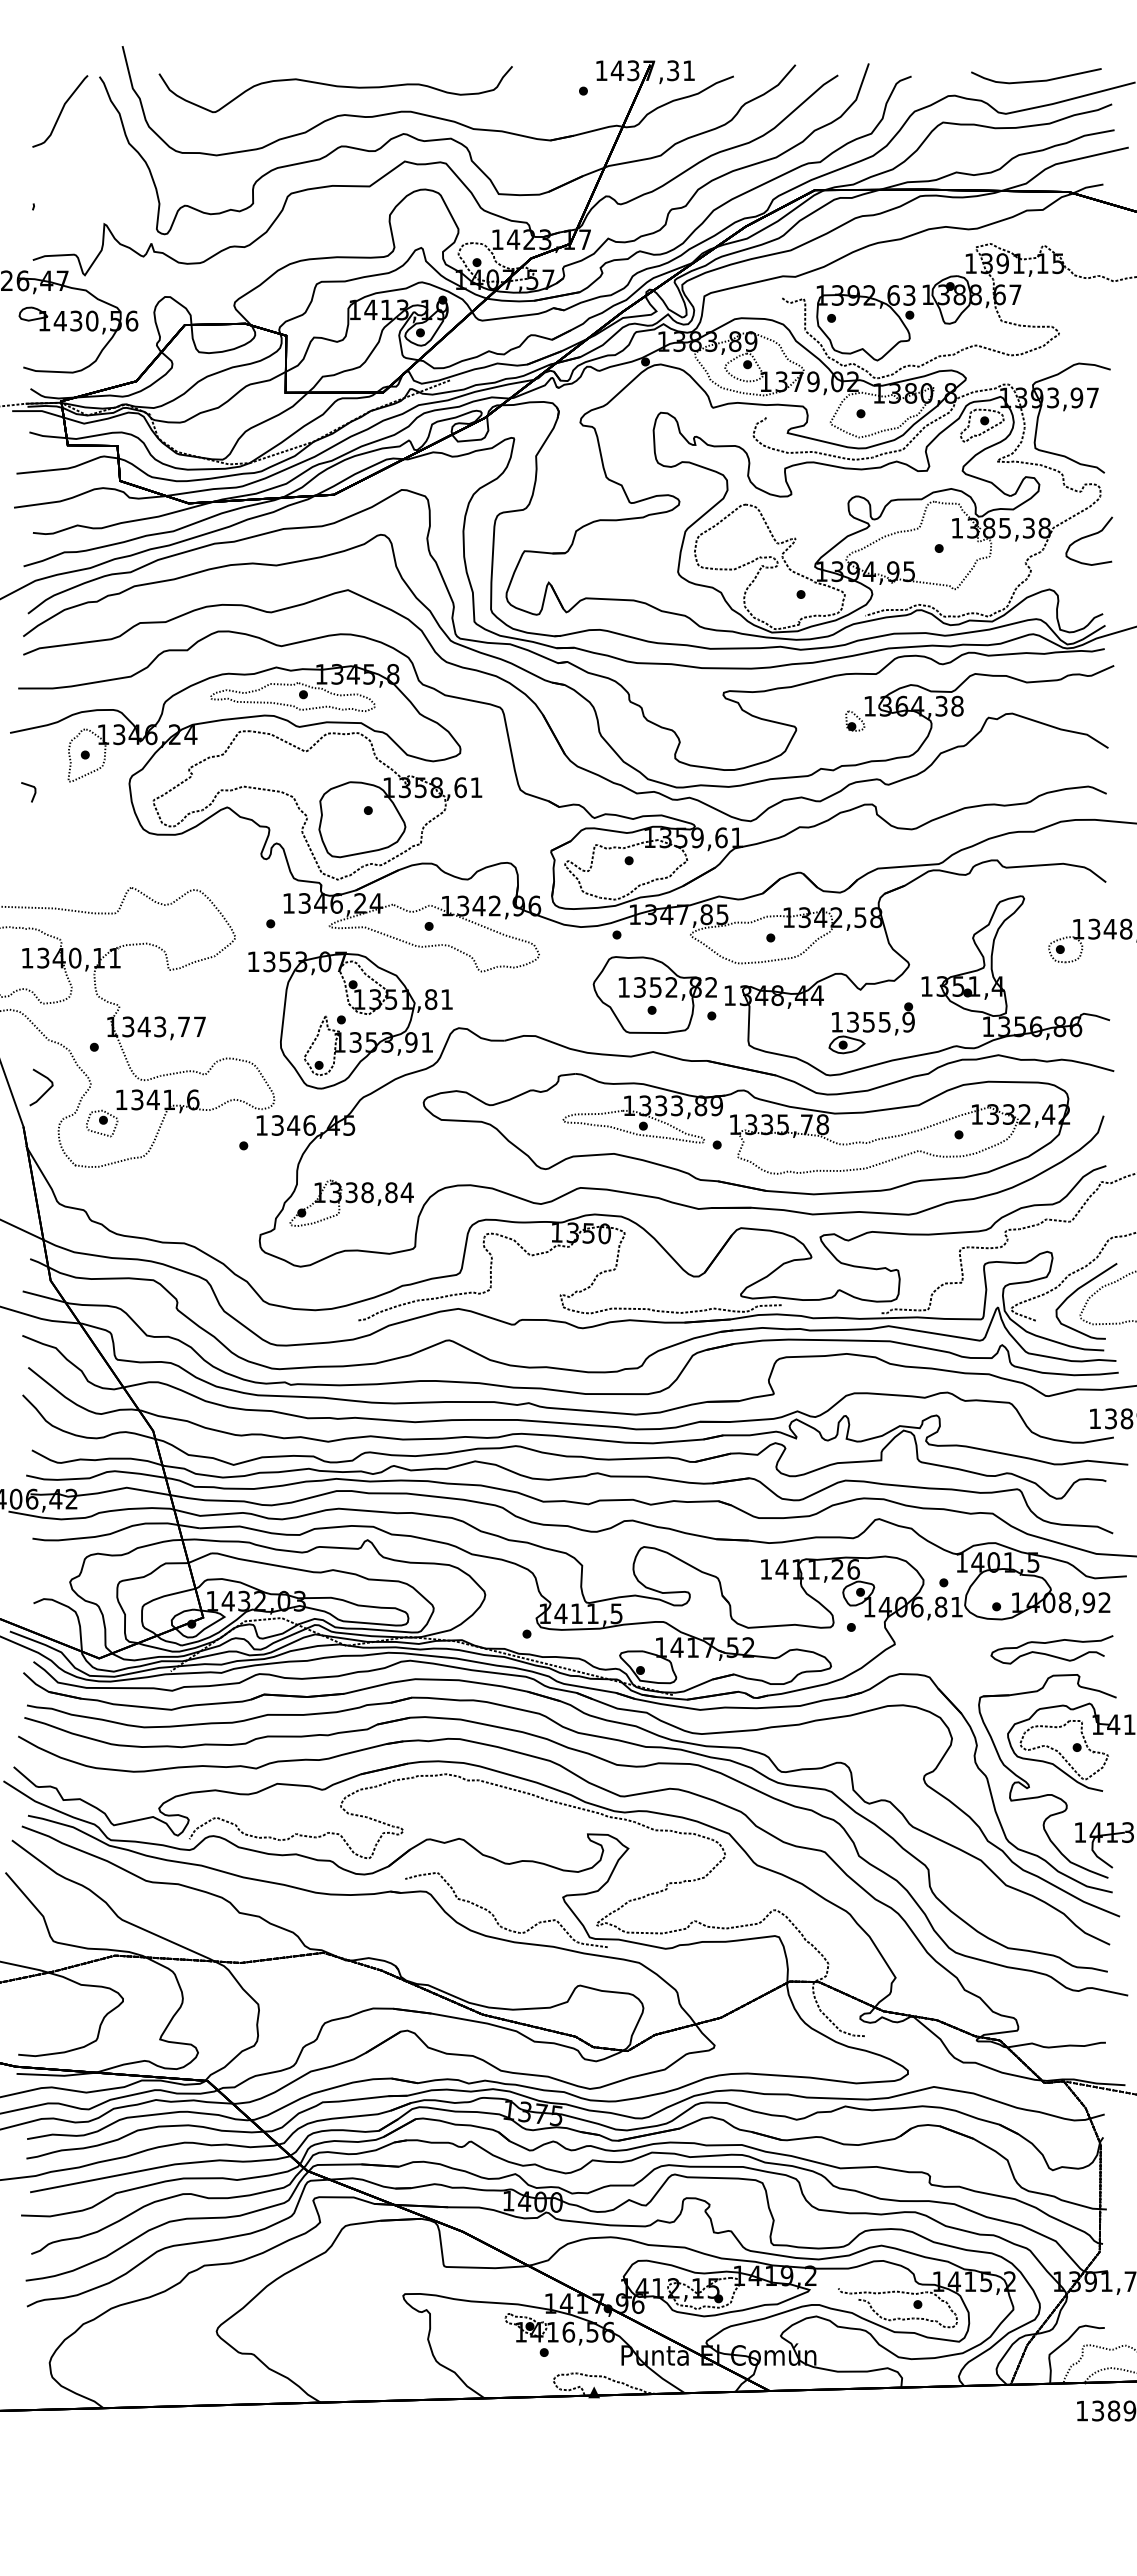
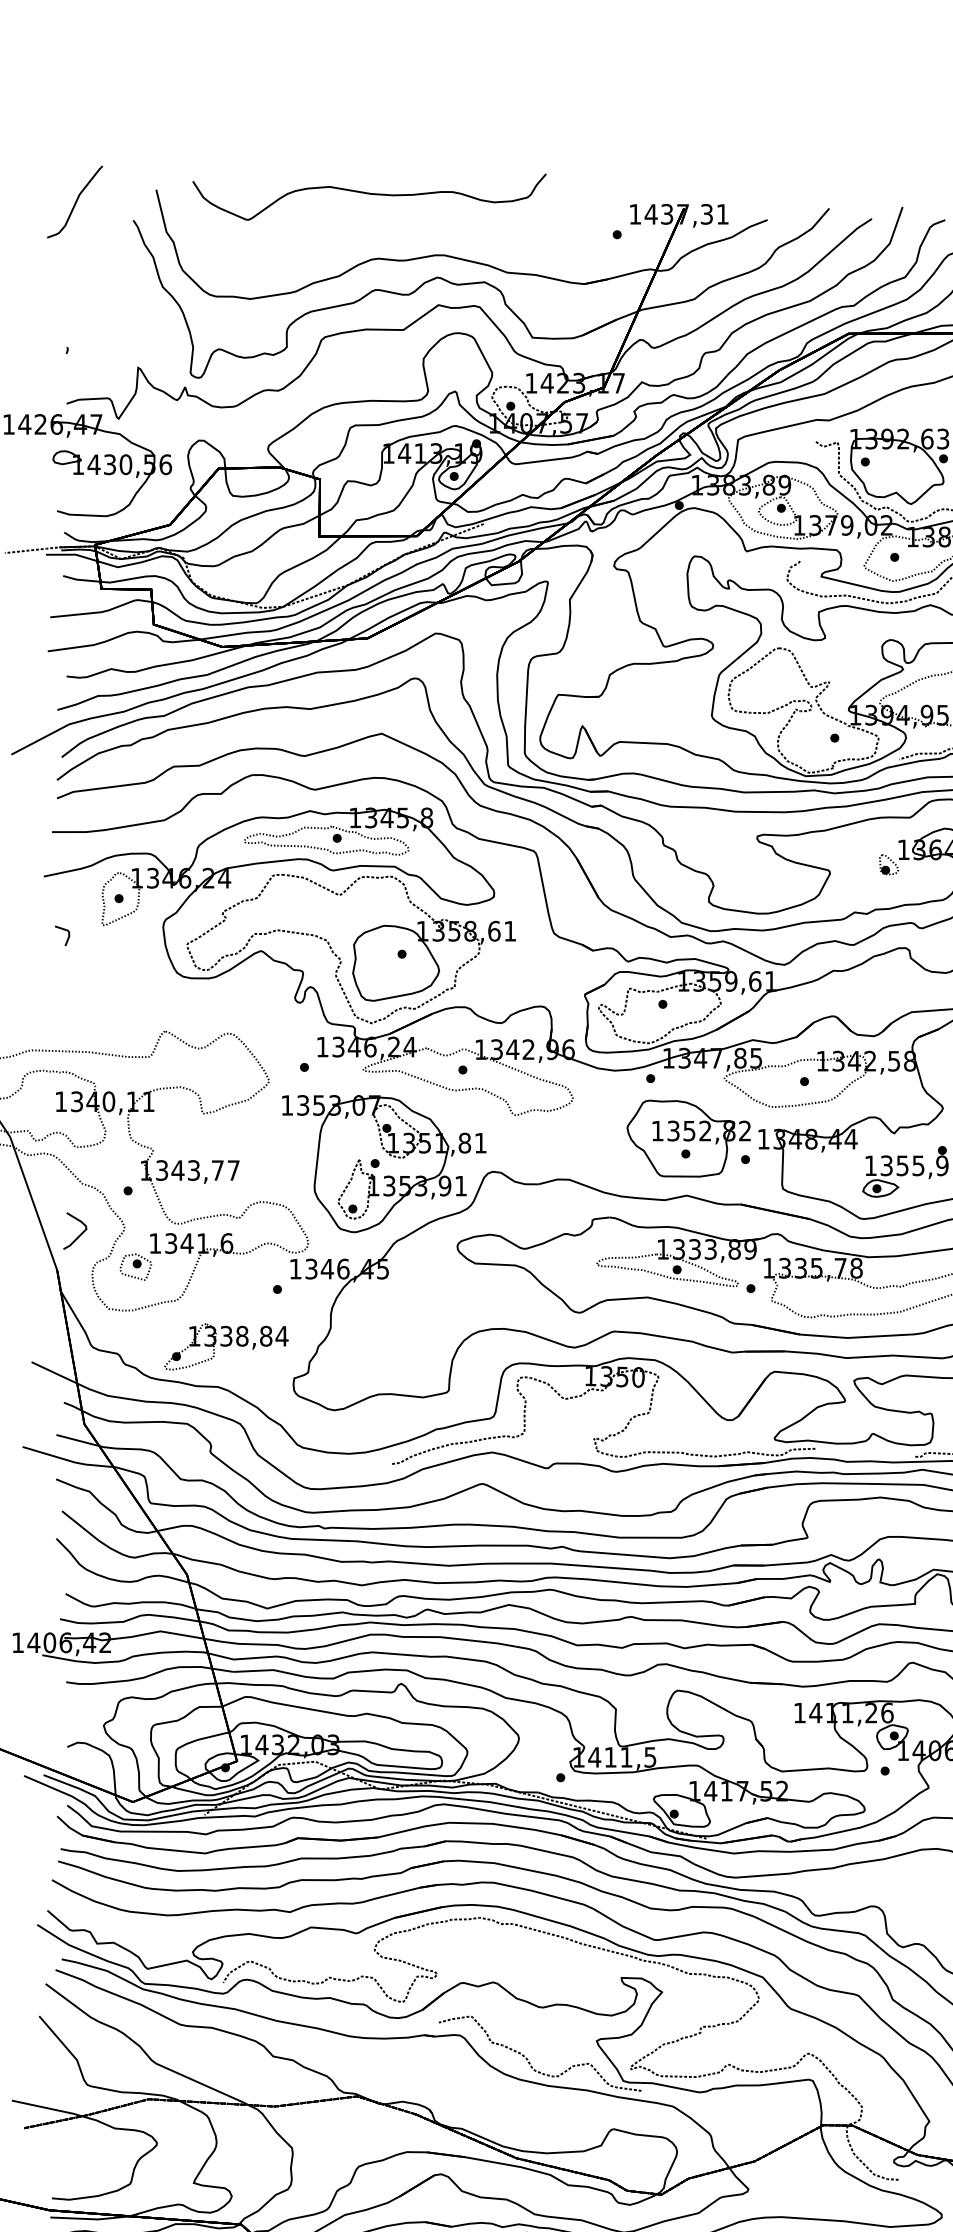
curve: (336, 87) -> (370, 195), moved
curve: (60, 111) -> (75, 202), moved
part: (351, 1202) -> (226, 1346), moved

